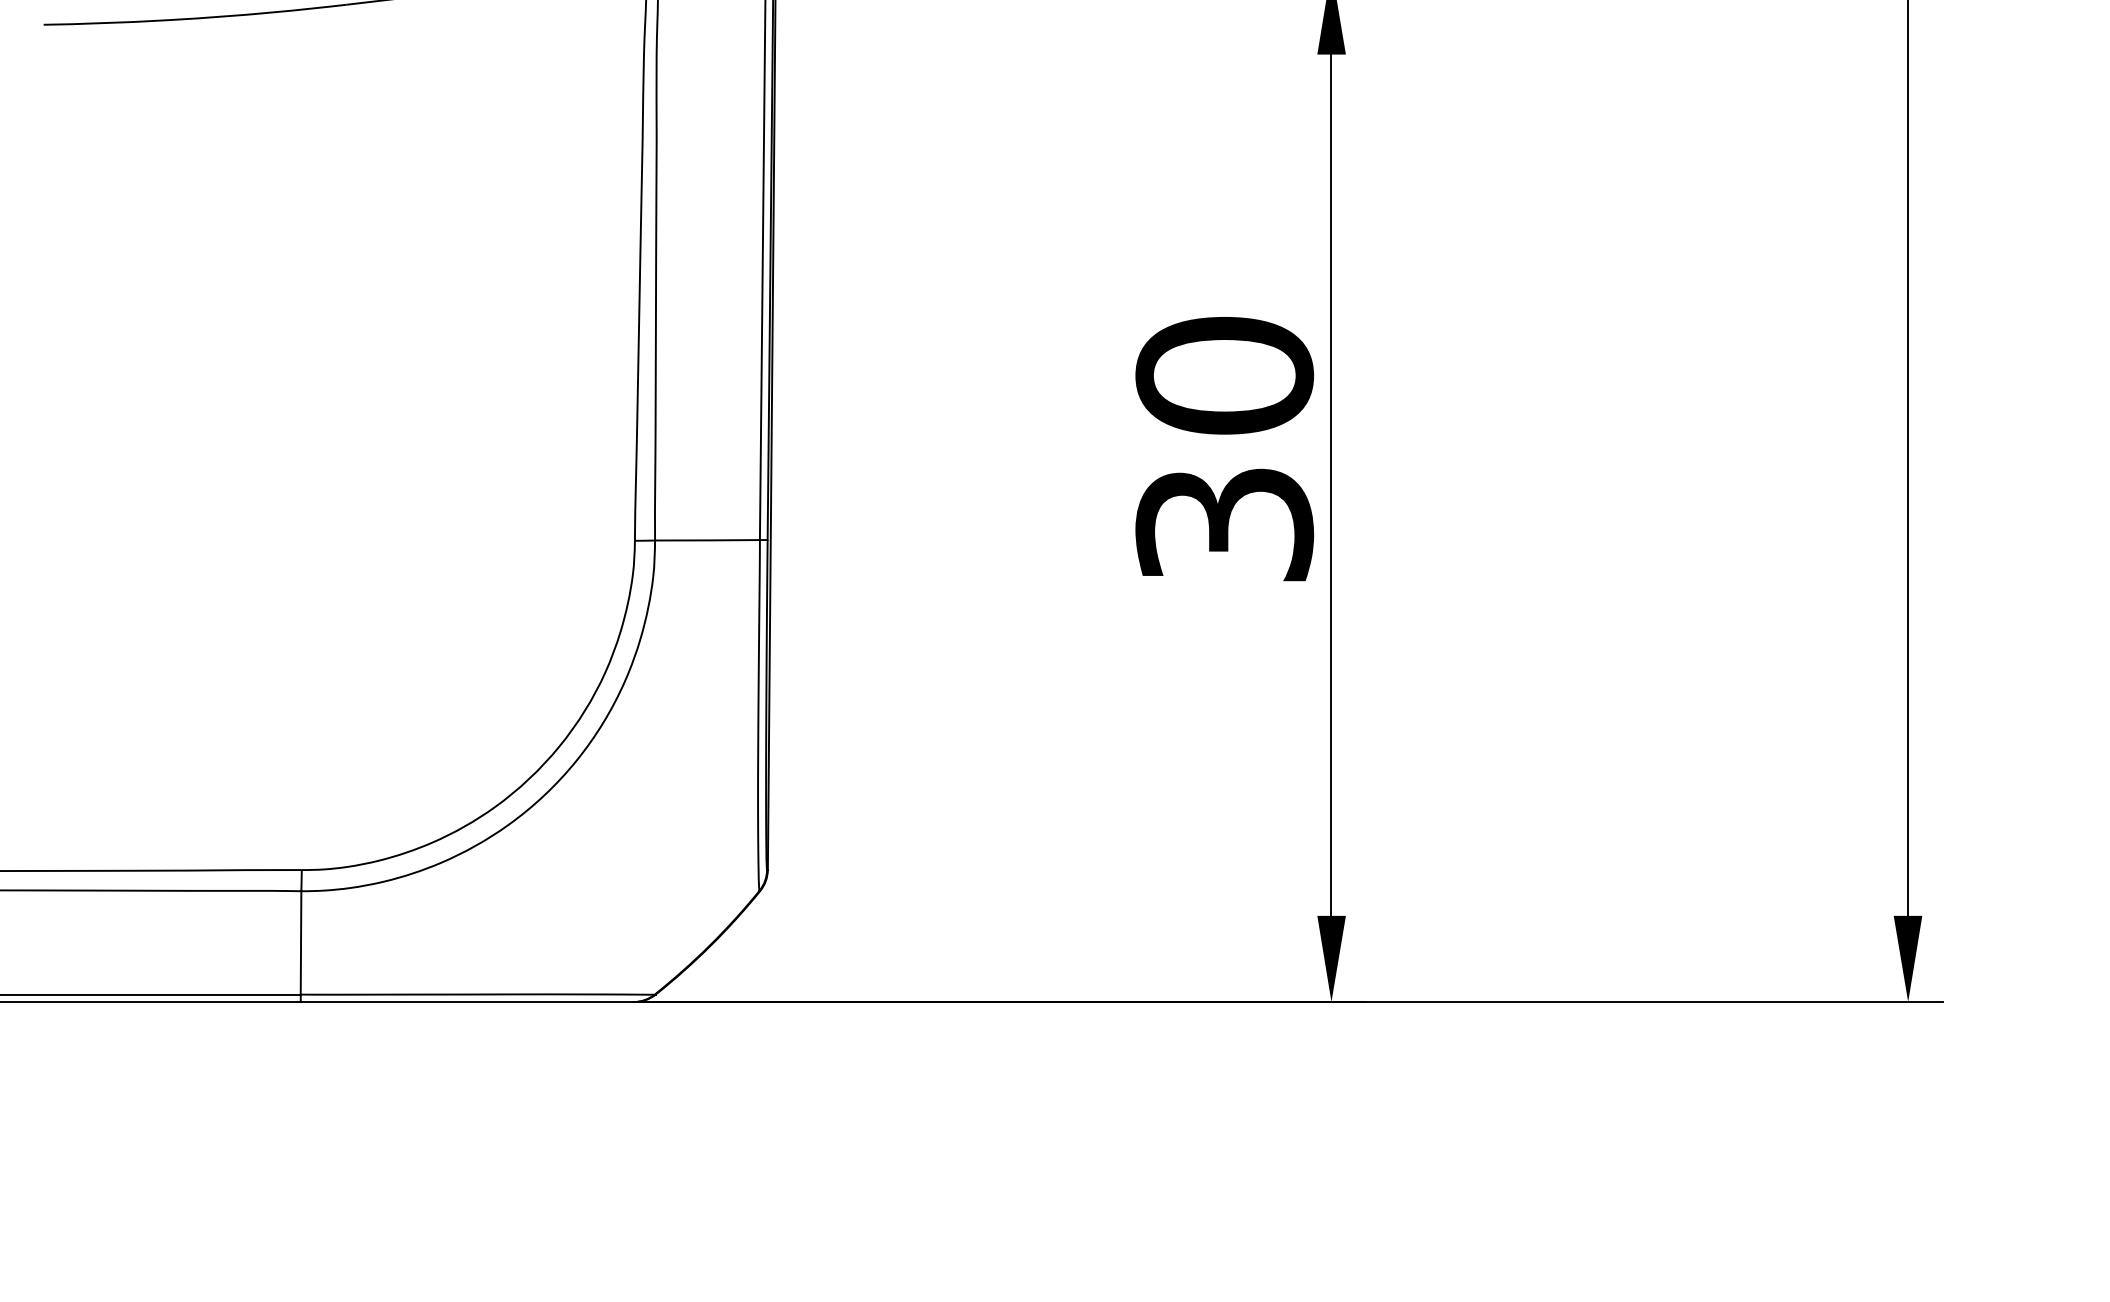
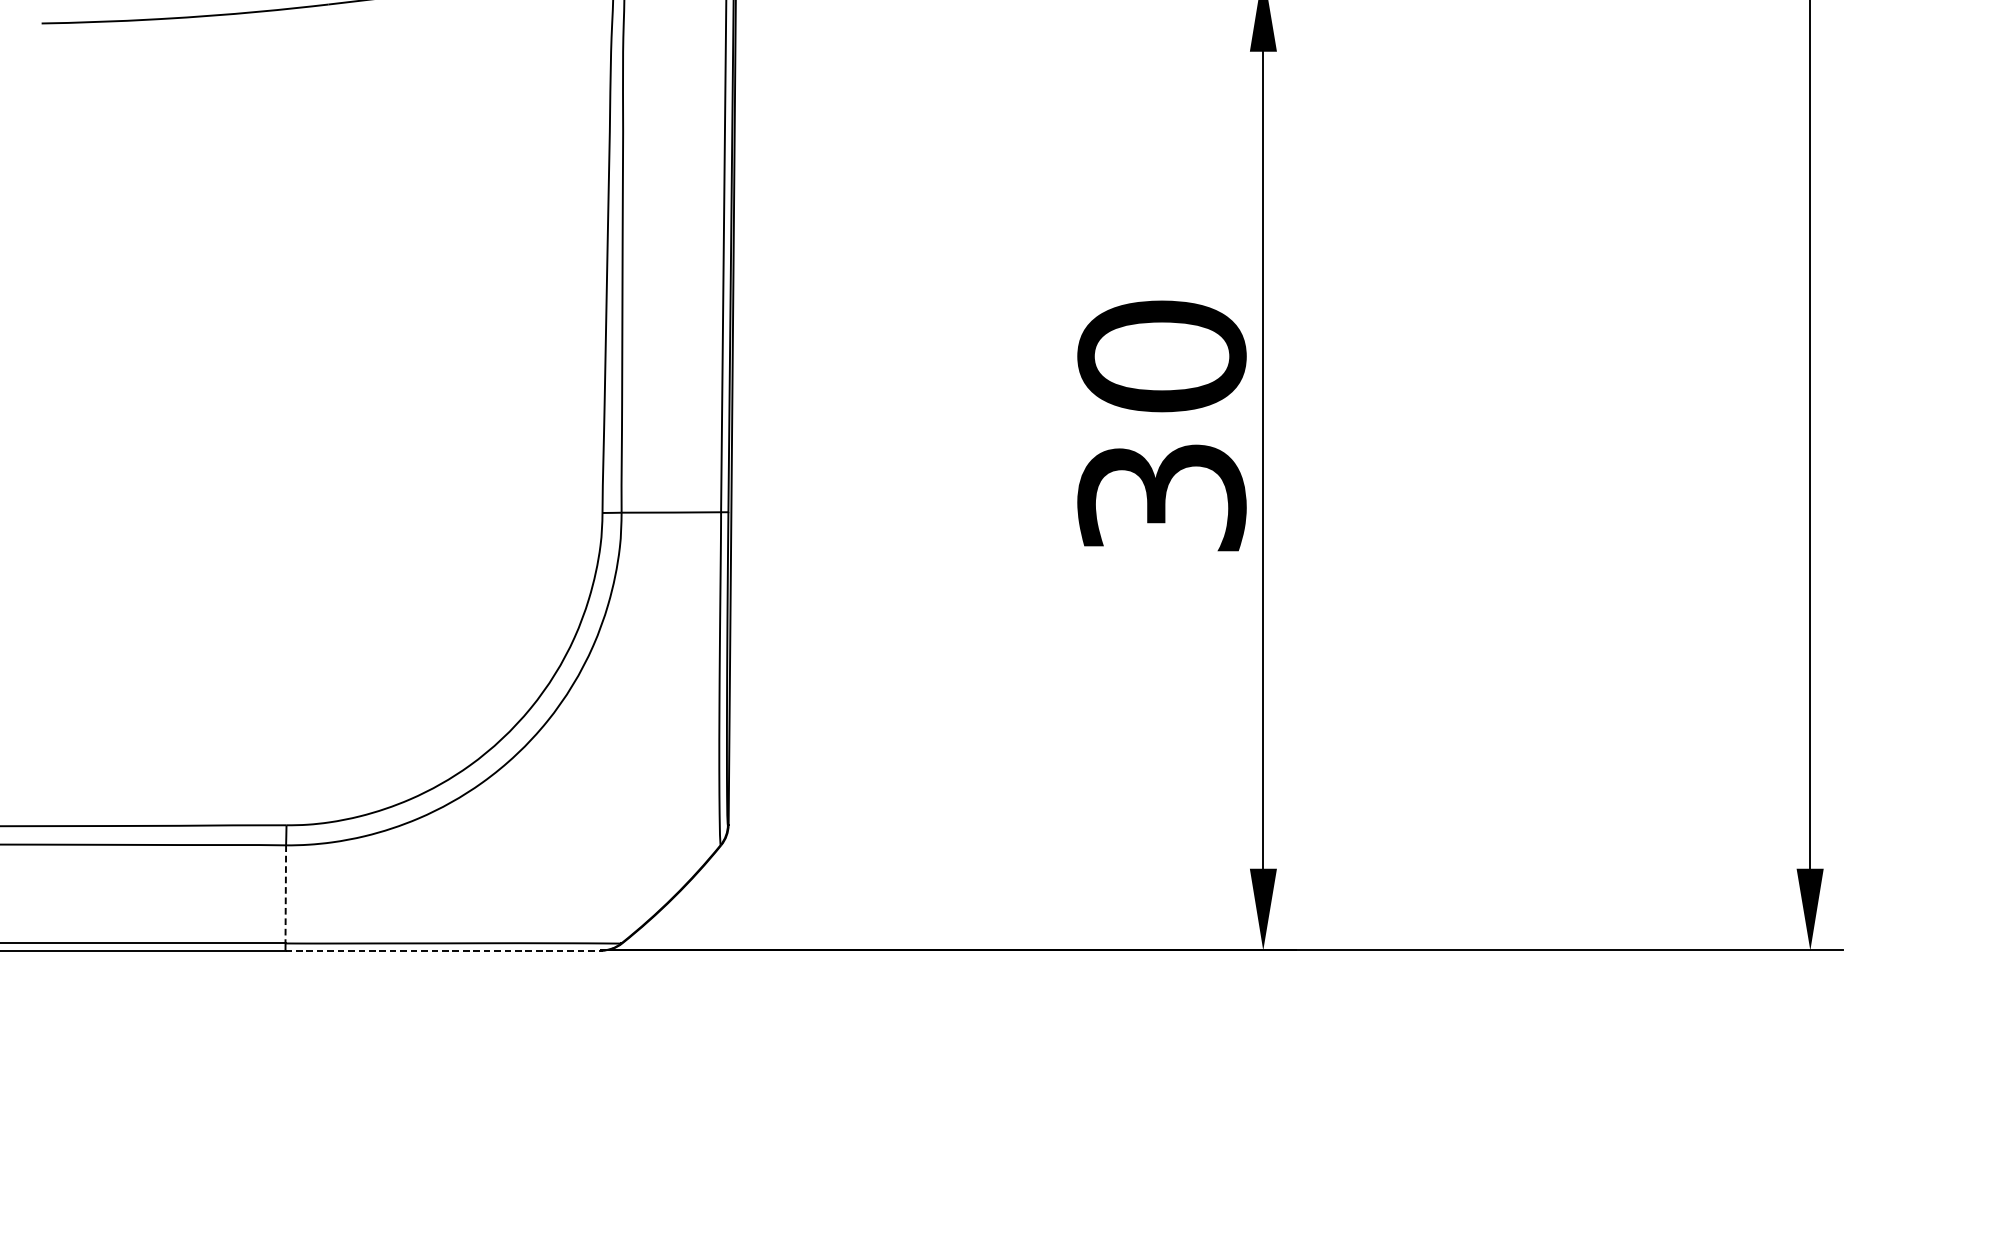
line: (301, 942) -> (286, 894), solid -> dashed
line: (467, 1002) -> (443, 950), solid -> dashed

